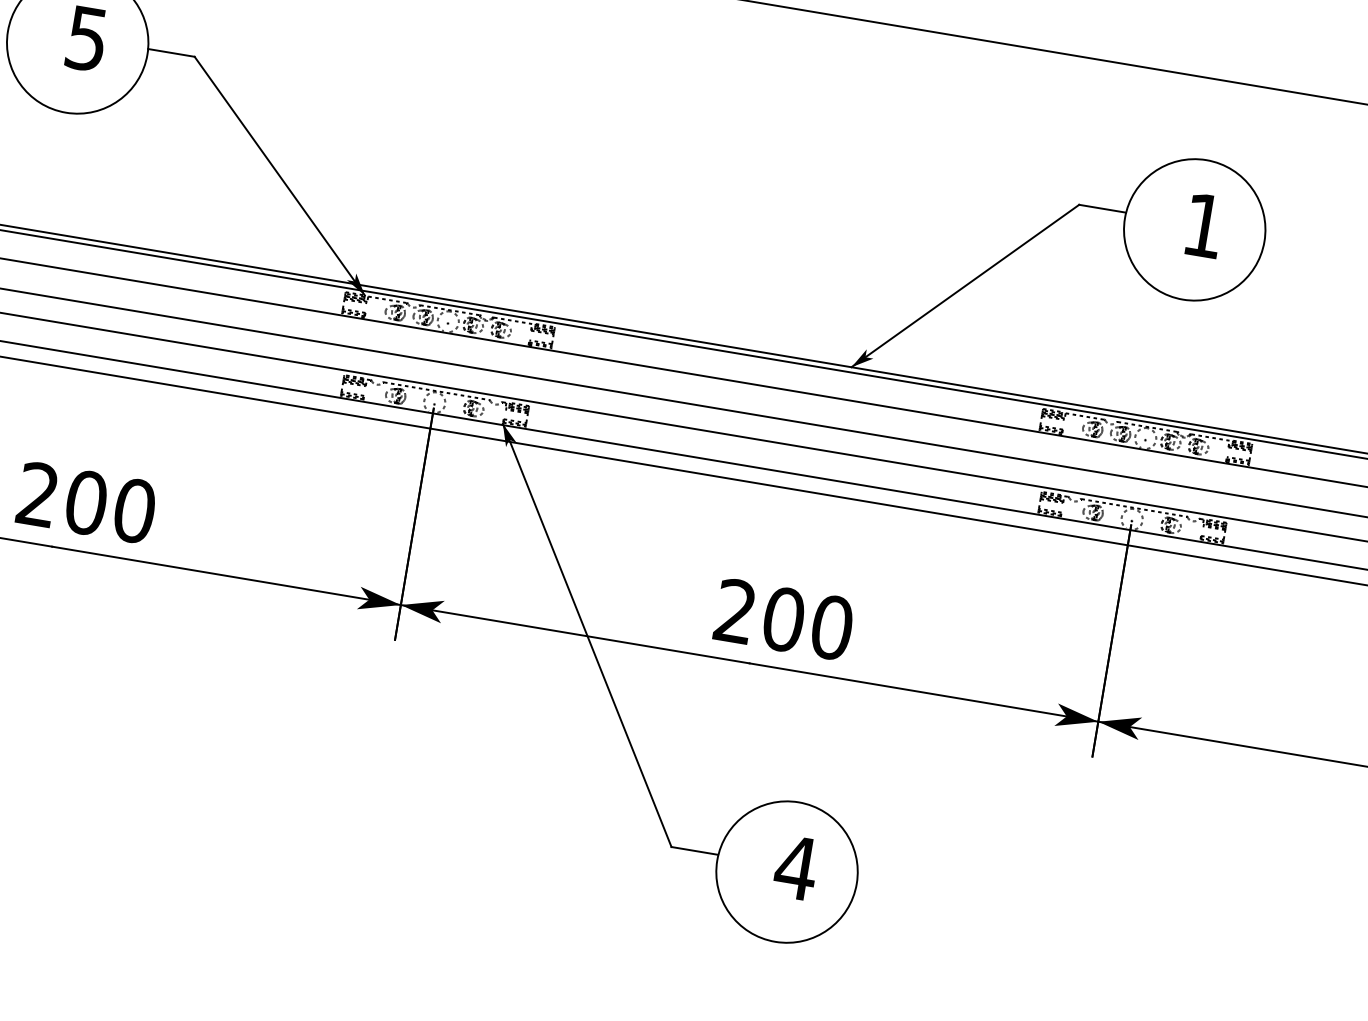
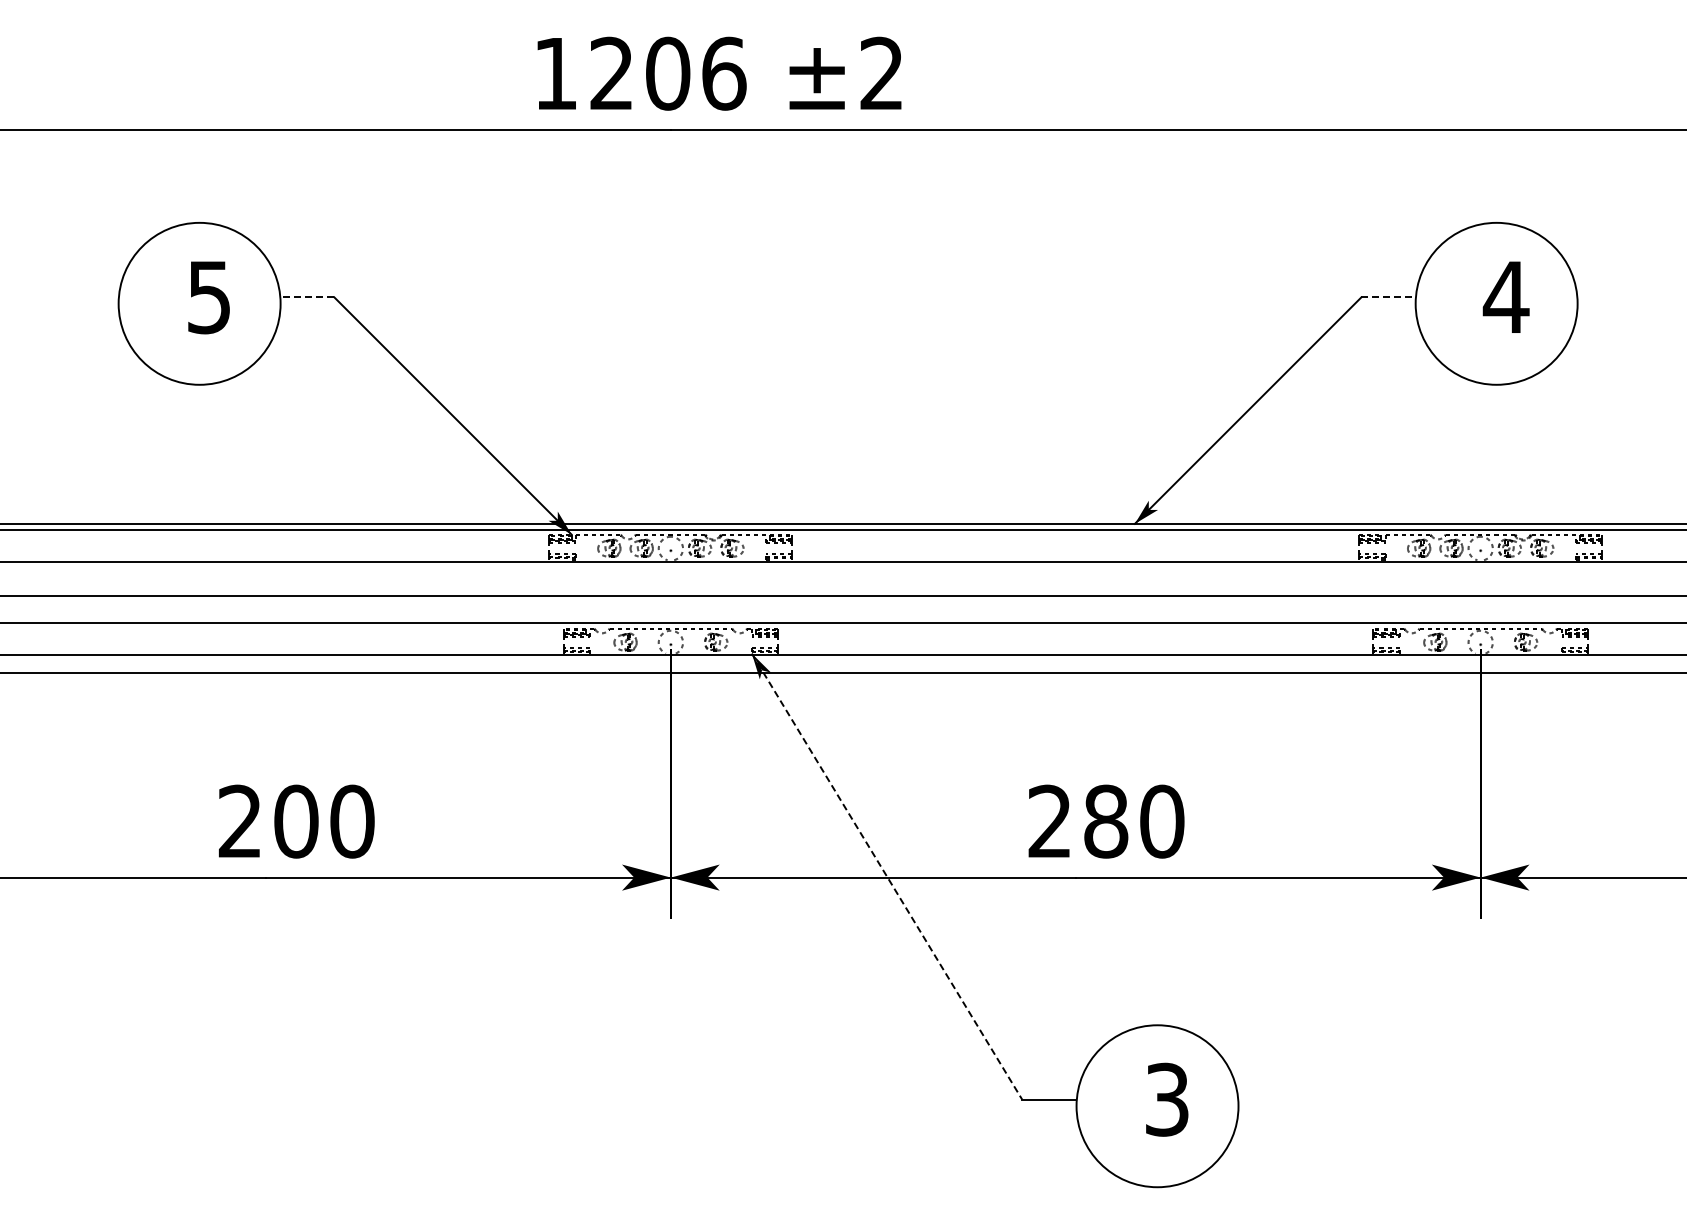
line: (171, 53) -> (307, 297), solid -> dashed
line: (1102, 208) -> (1388, 297), solid -> dashed
text: (1203, 224) -> (1505, 296), 1 -> 4
text: (784, 619) -> (1106, 821), 200 -> 280
line: (587, 635) -> (887, 876), solid -> dashed
text: (795, 867) -> (1166, 1099), 4 -> 3

